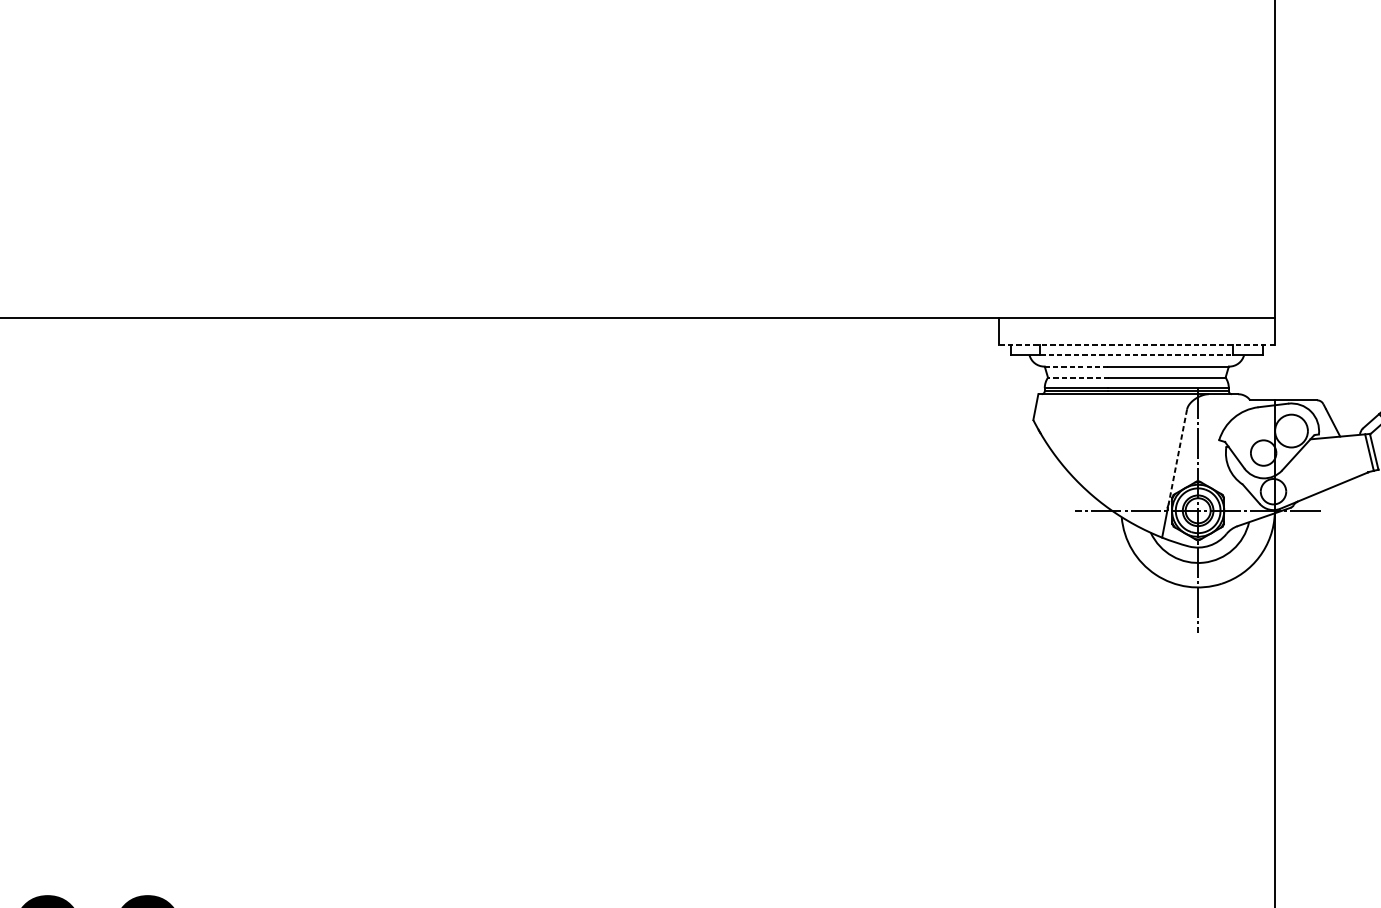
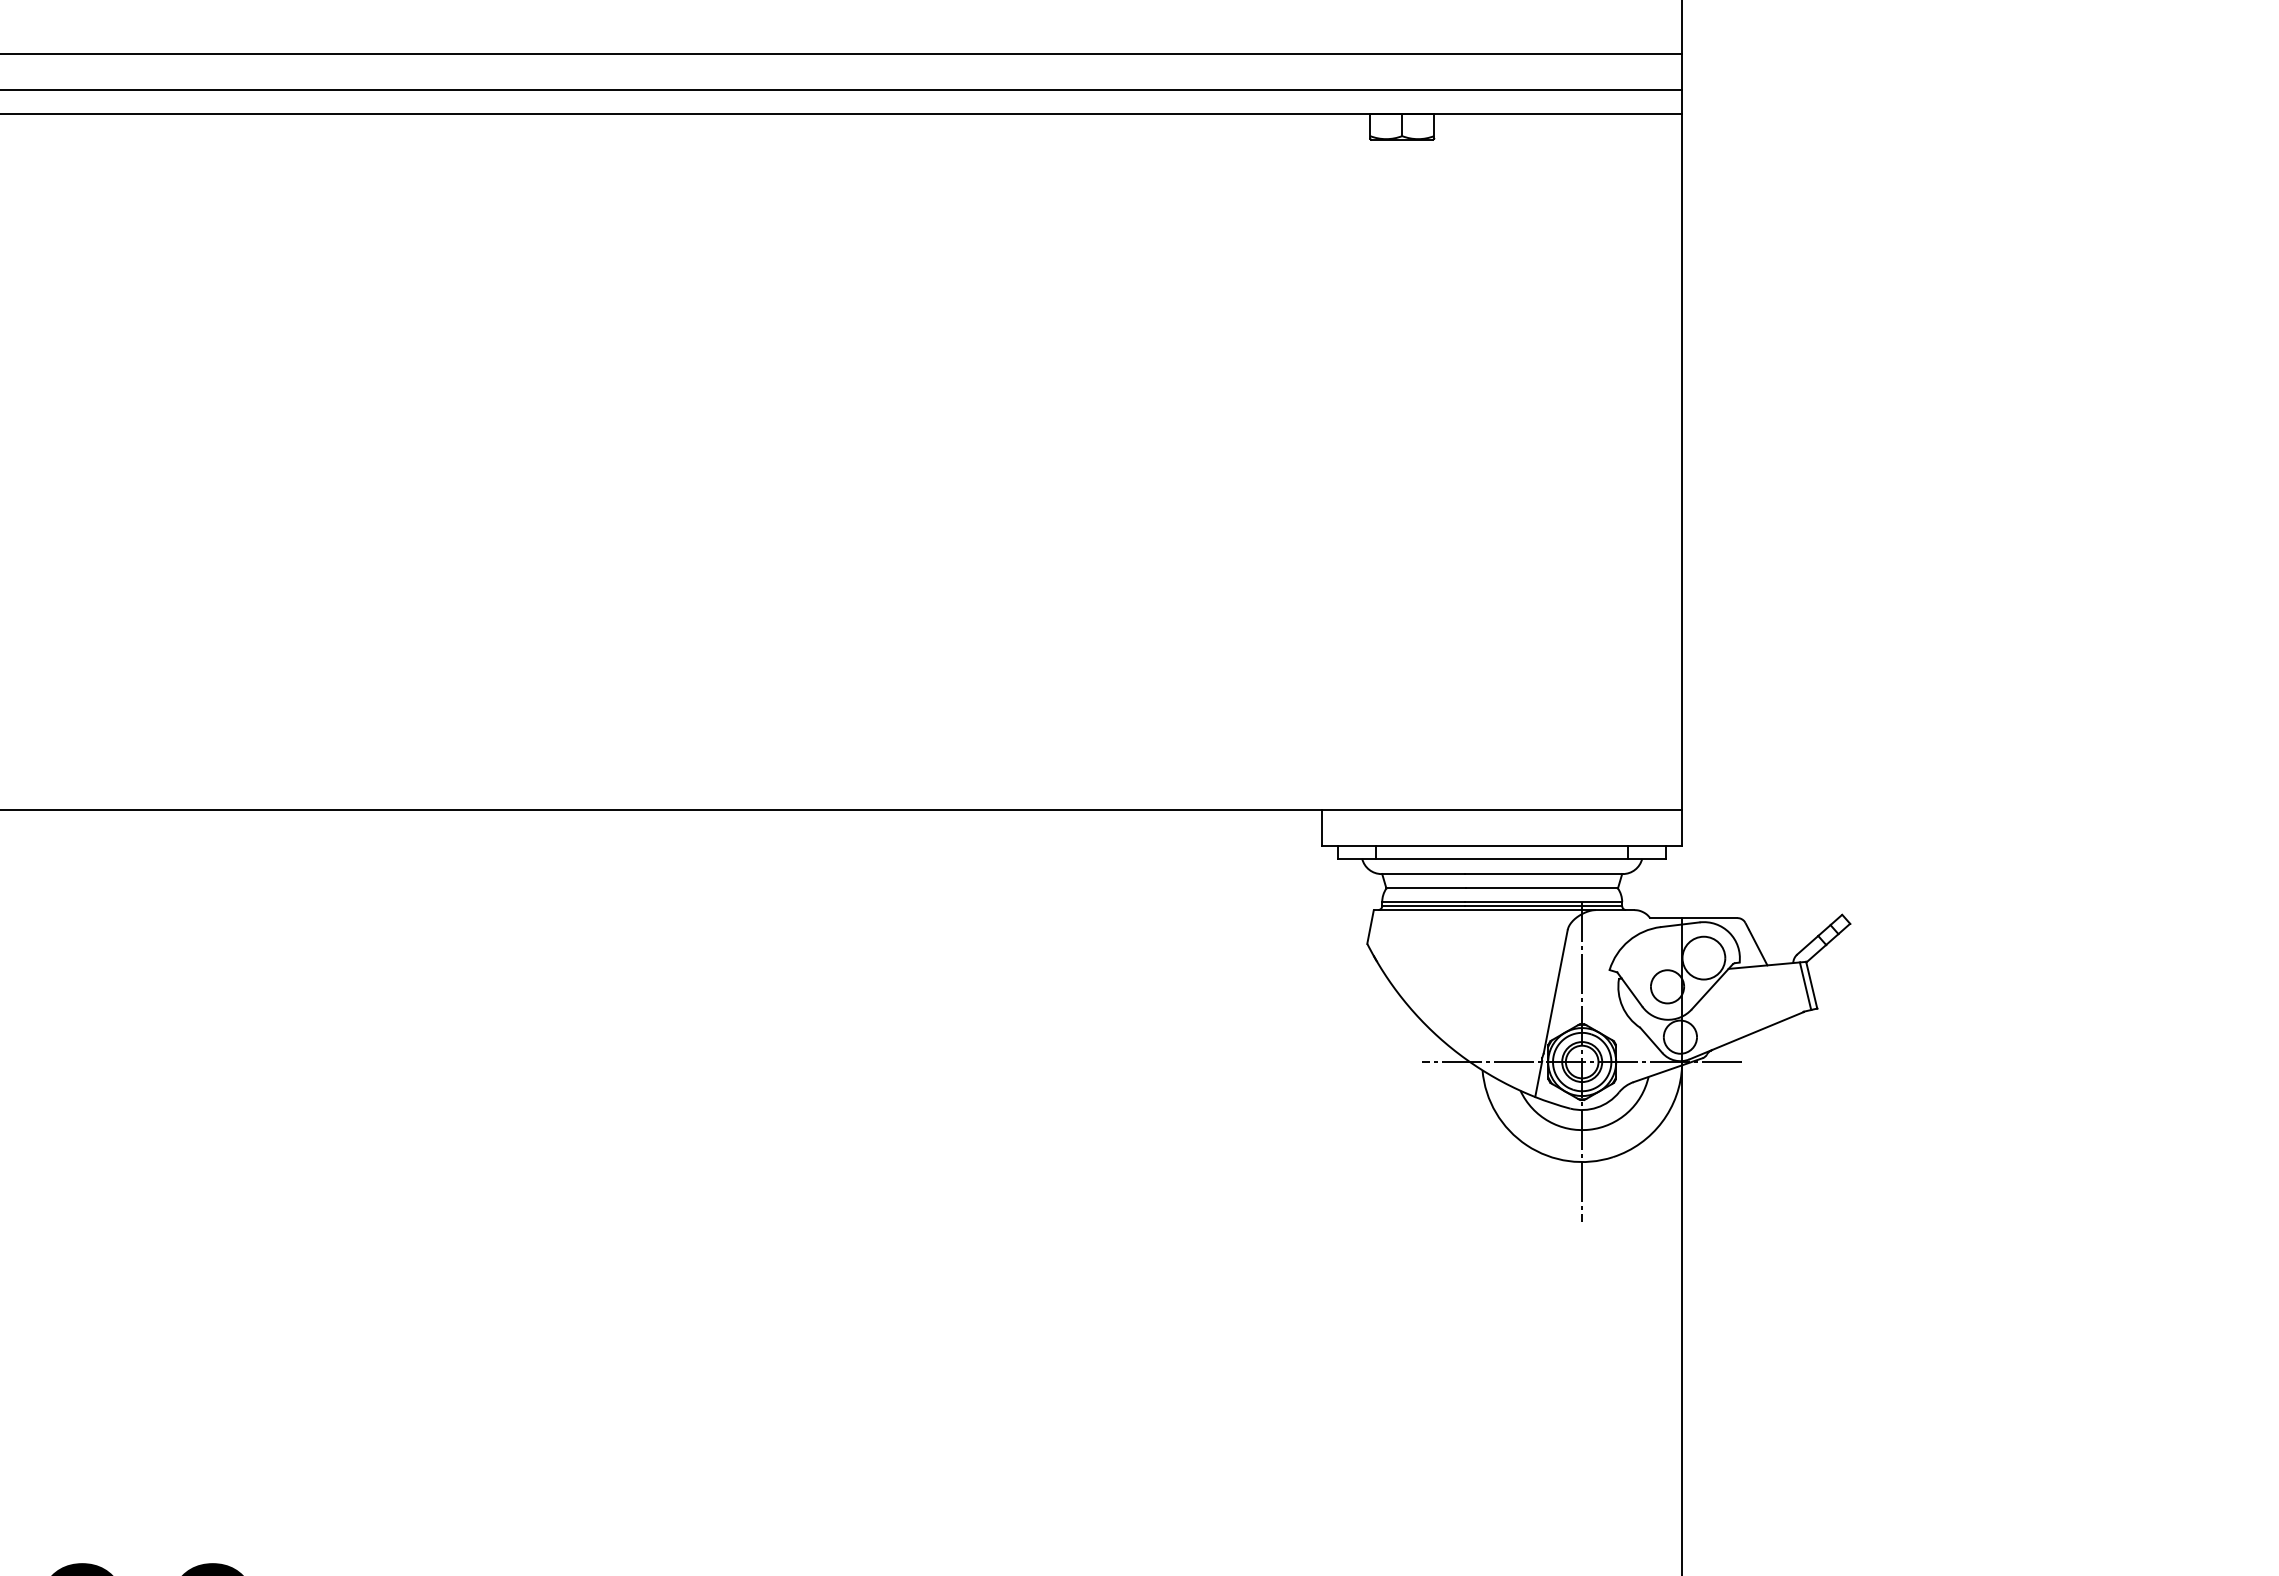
line: (1137, 345) -> (1502, 846), dashed -> solid
line: (1137, 354) -> (1502, 858), dashed -> solid
line: (1076, 366) -> (1423, 874), dashed -> solid
line: (1078, 377) -> (1426, 888), dashed -> solid
line: (1177, 456) -> (1555, 991), dashed -> solid

